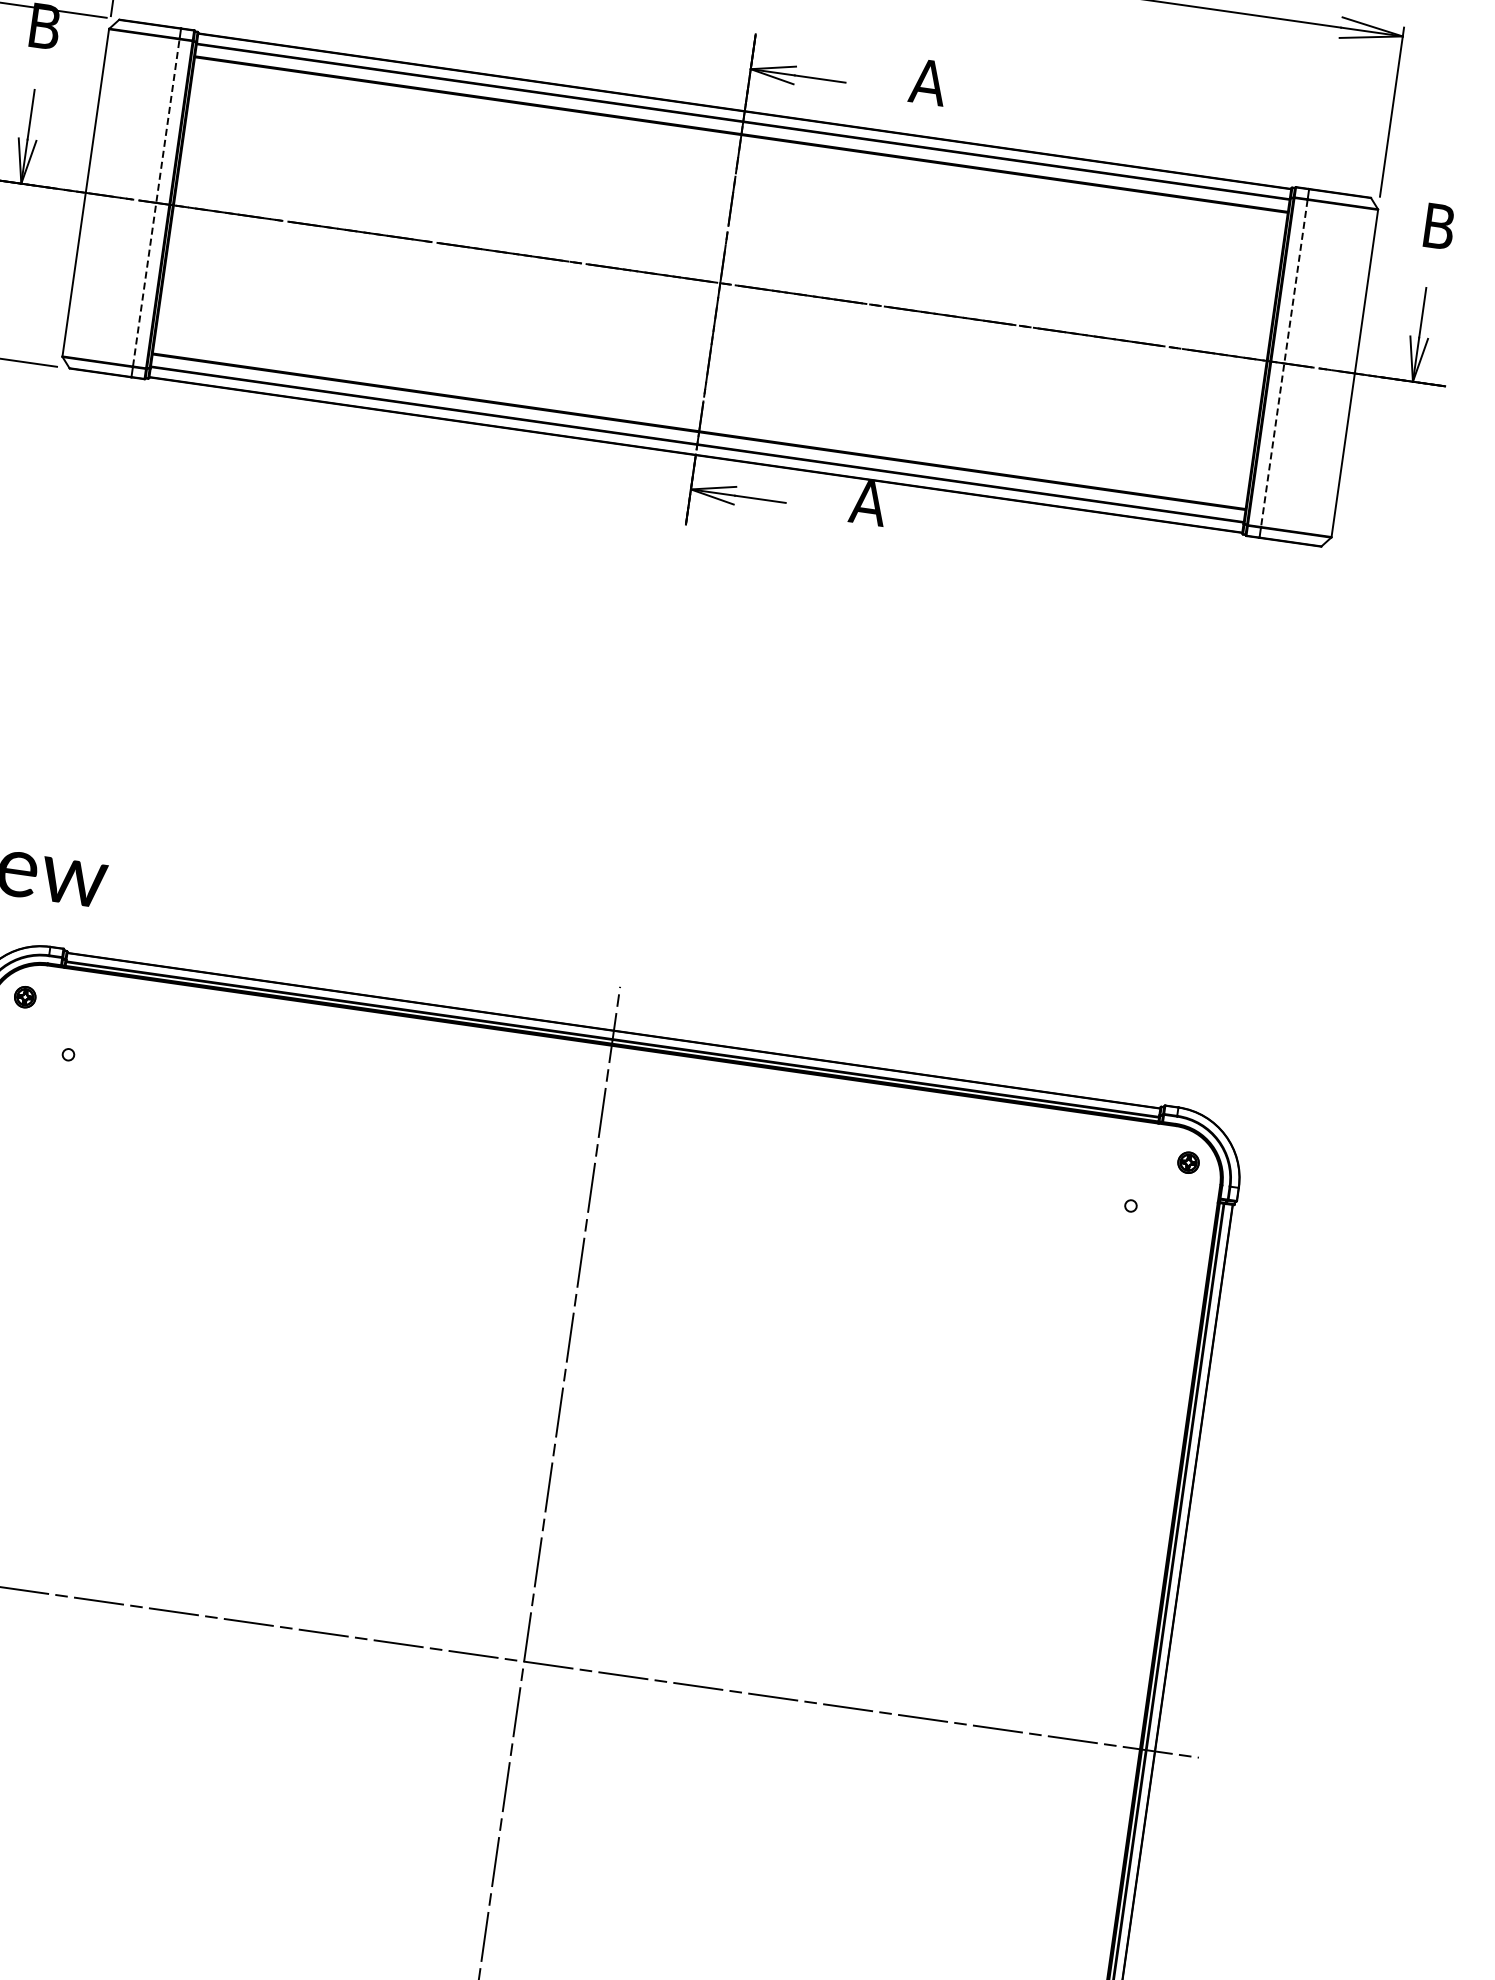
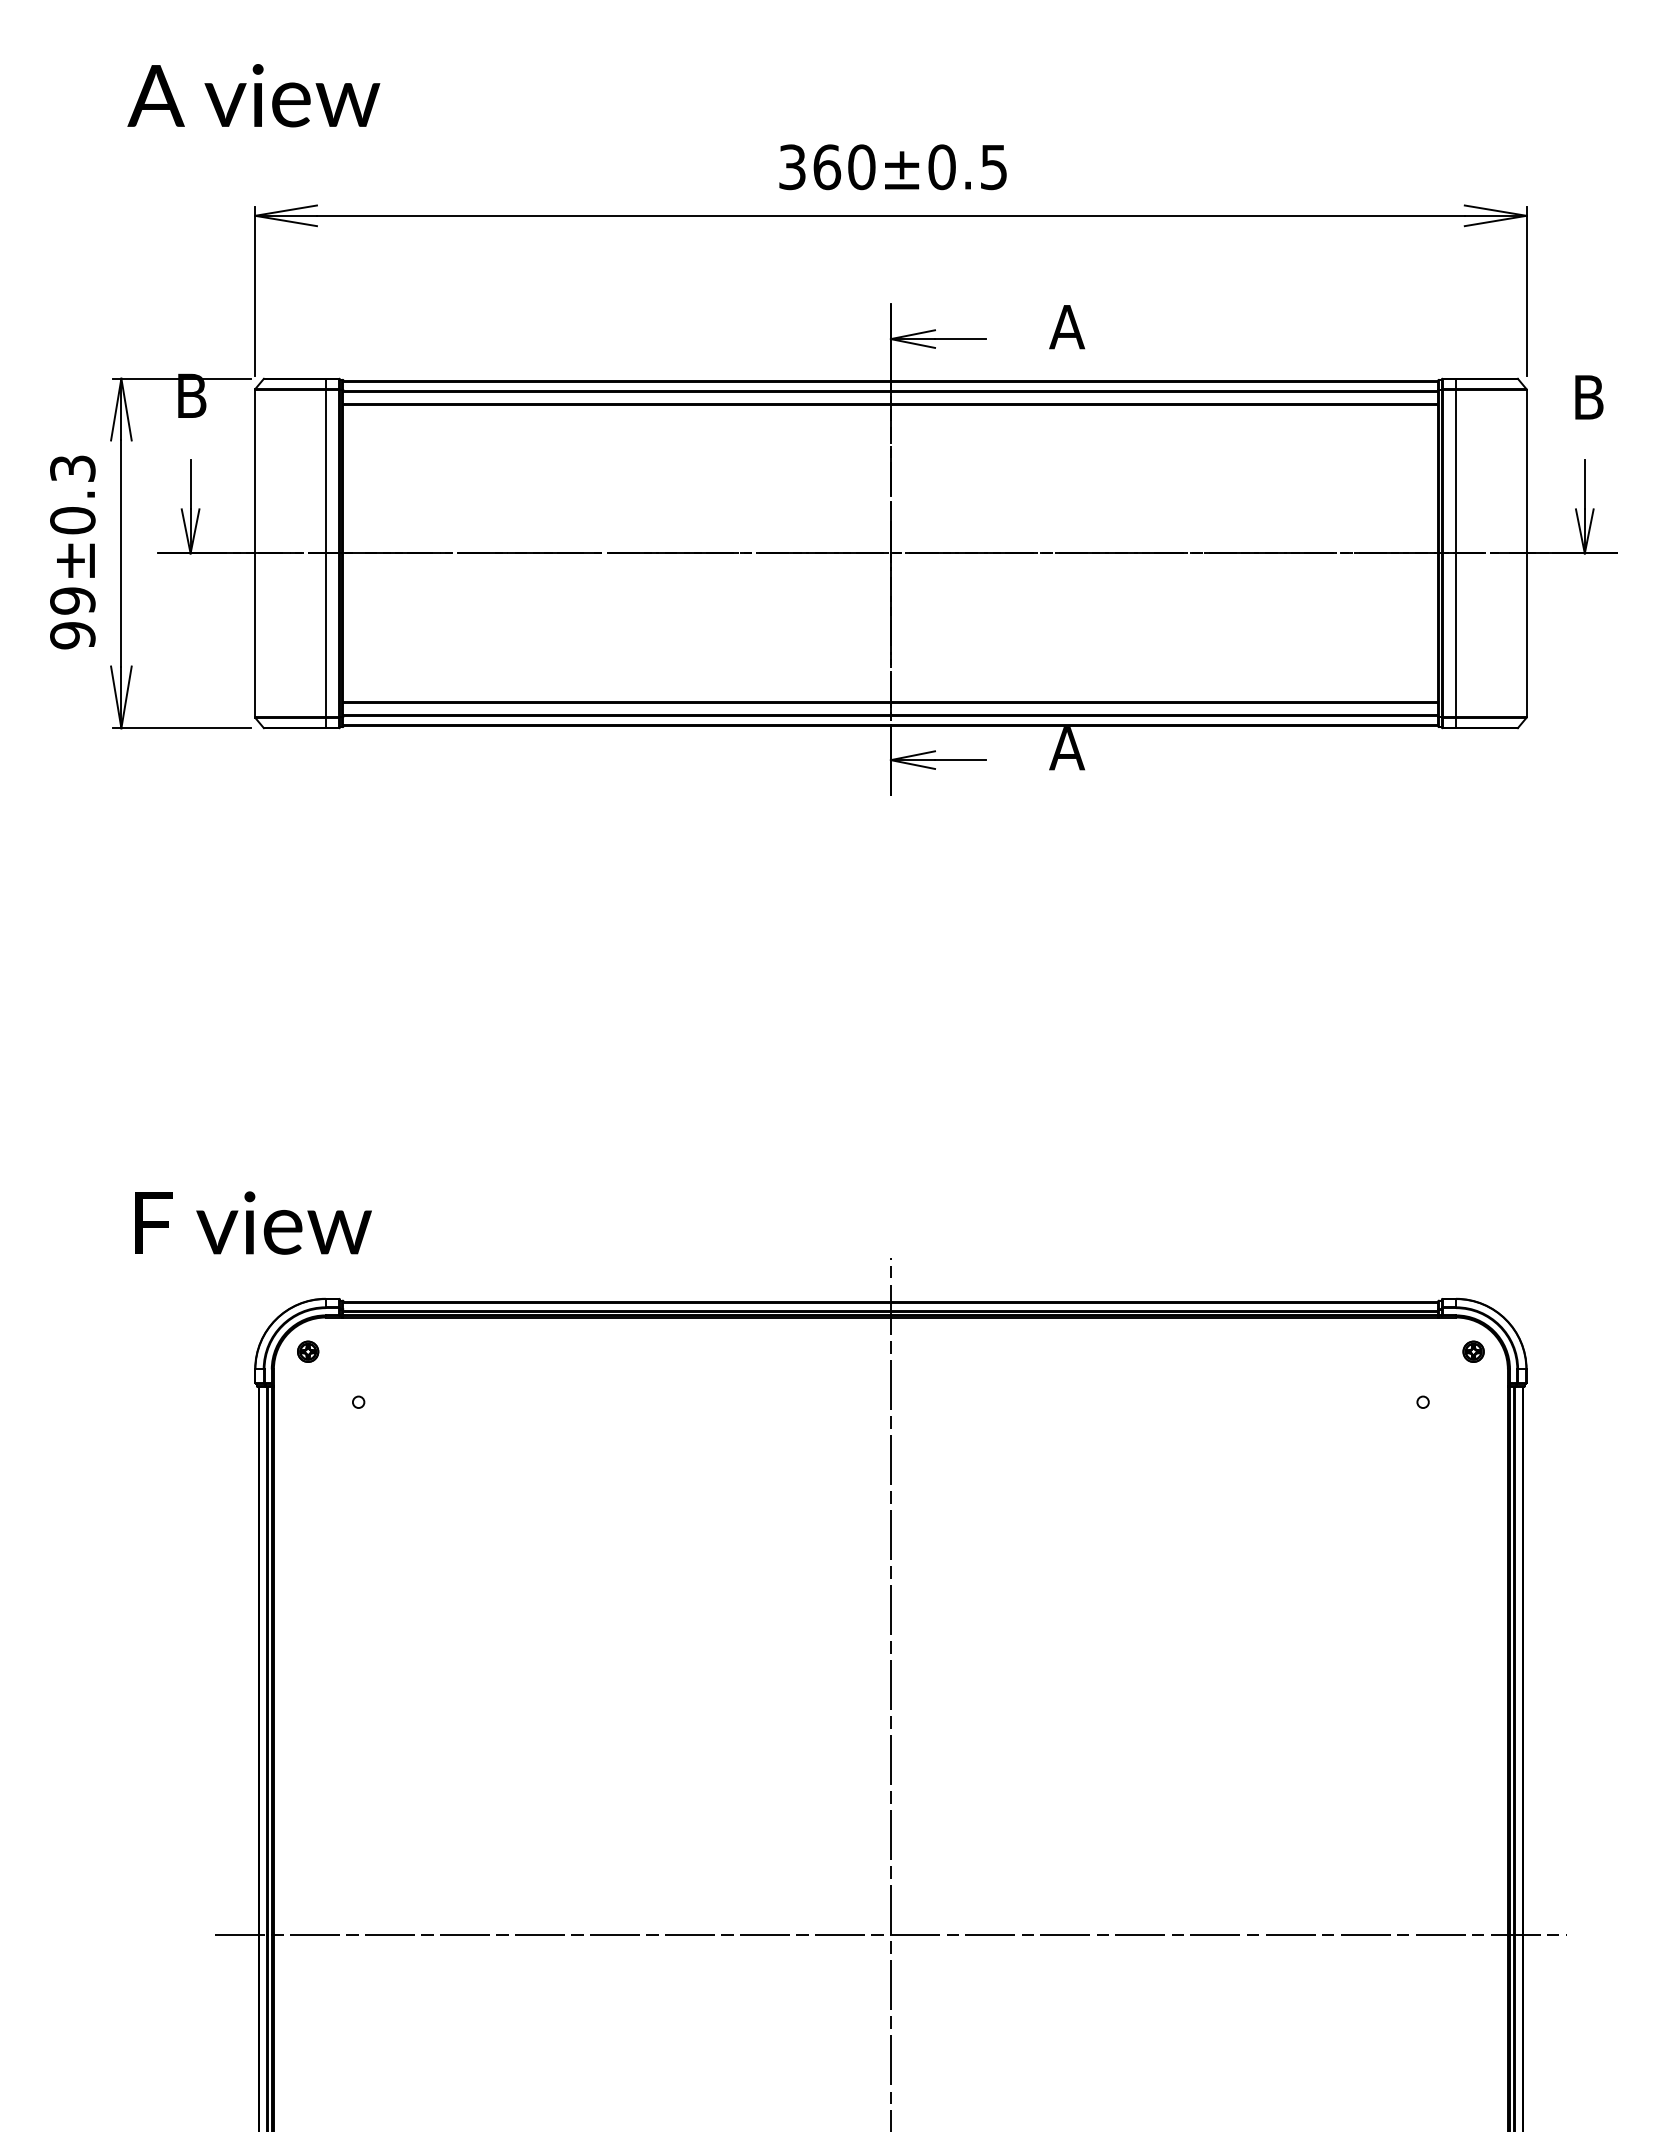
line: (155, 202) -> (325, 553), dashed -> solid
line: (1283, 363) -> (1455, 553), dashed -> solid

